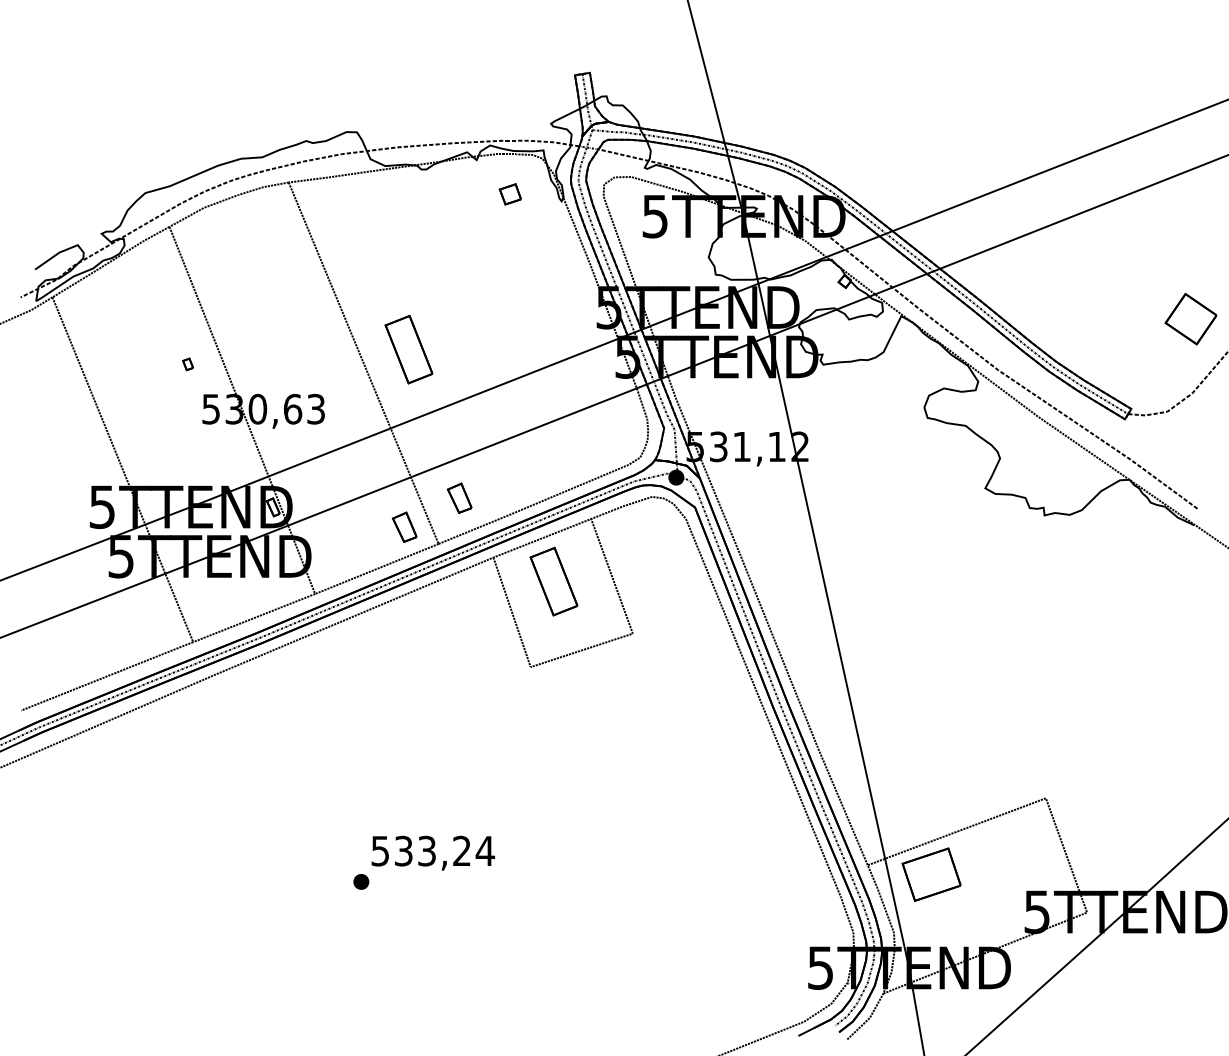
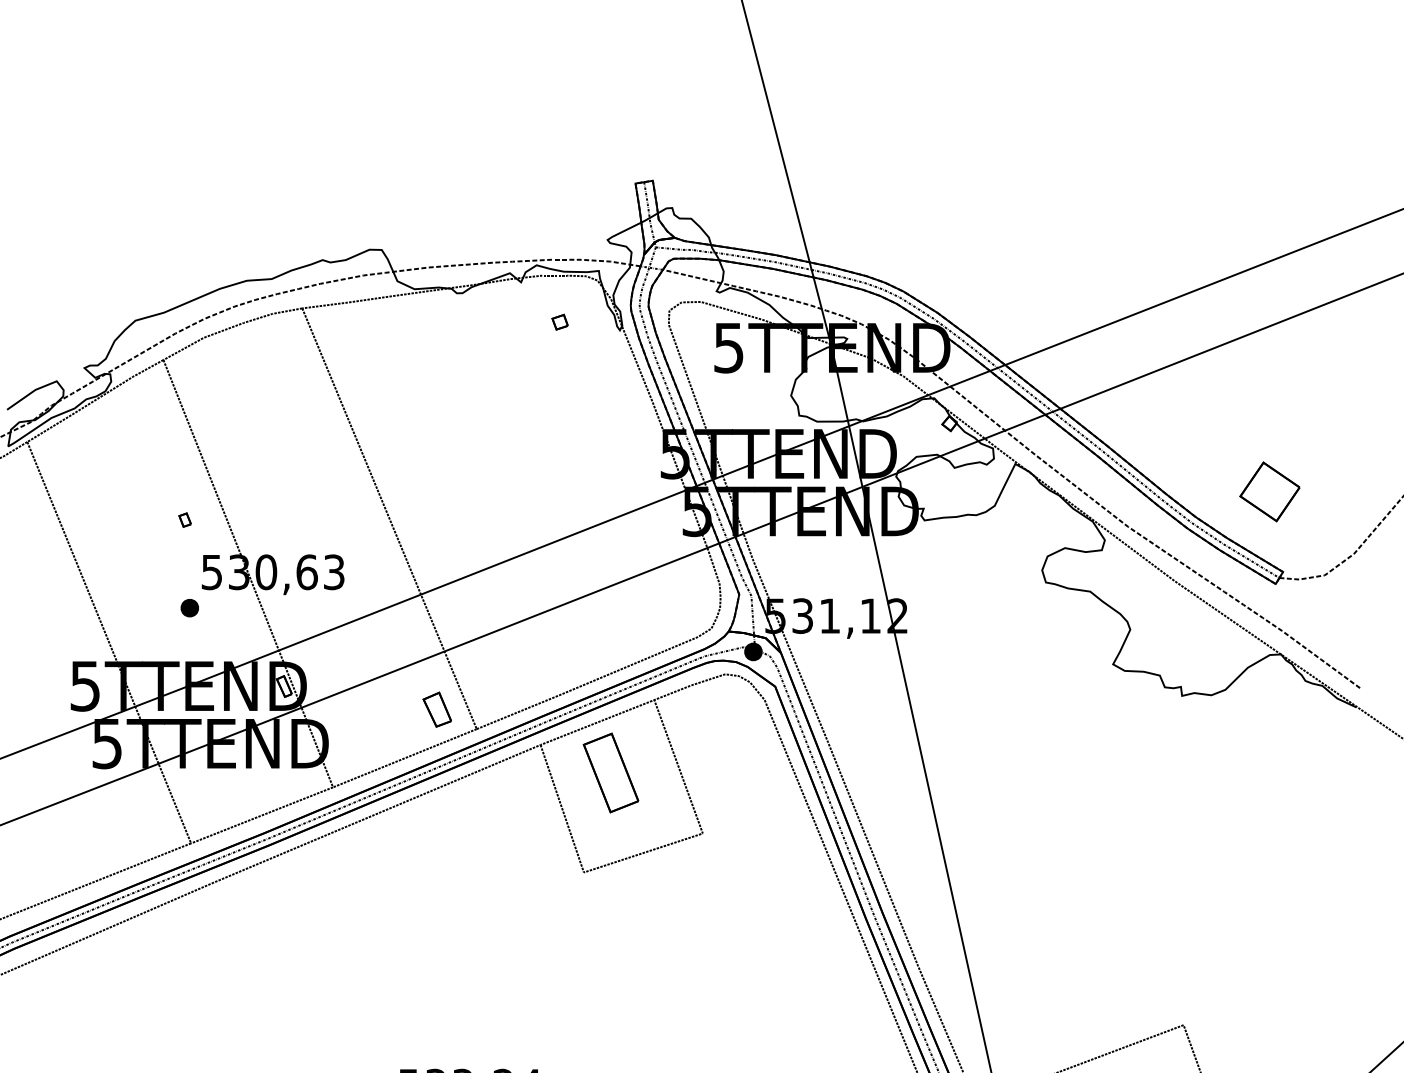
part: (509, 194) -> (559, 322), size x0.62
part: (1190, 318) -> (1269, 491), moved
part: (408, 349) -> (441, 502), removed
part: (191, 439) -> (189, 607), added
part: (459, 497) -> (501, 675), removed

